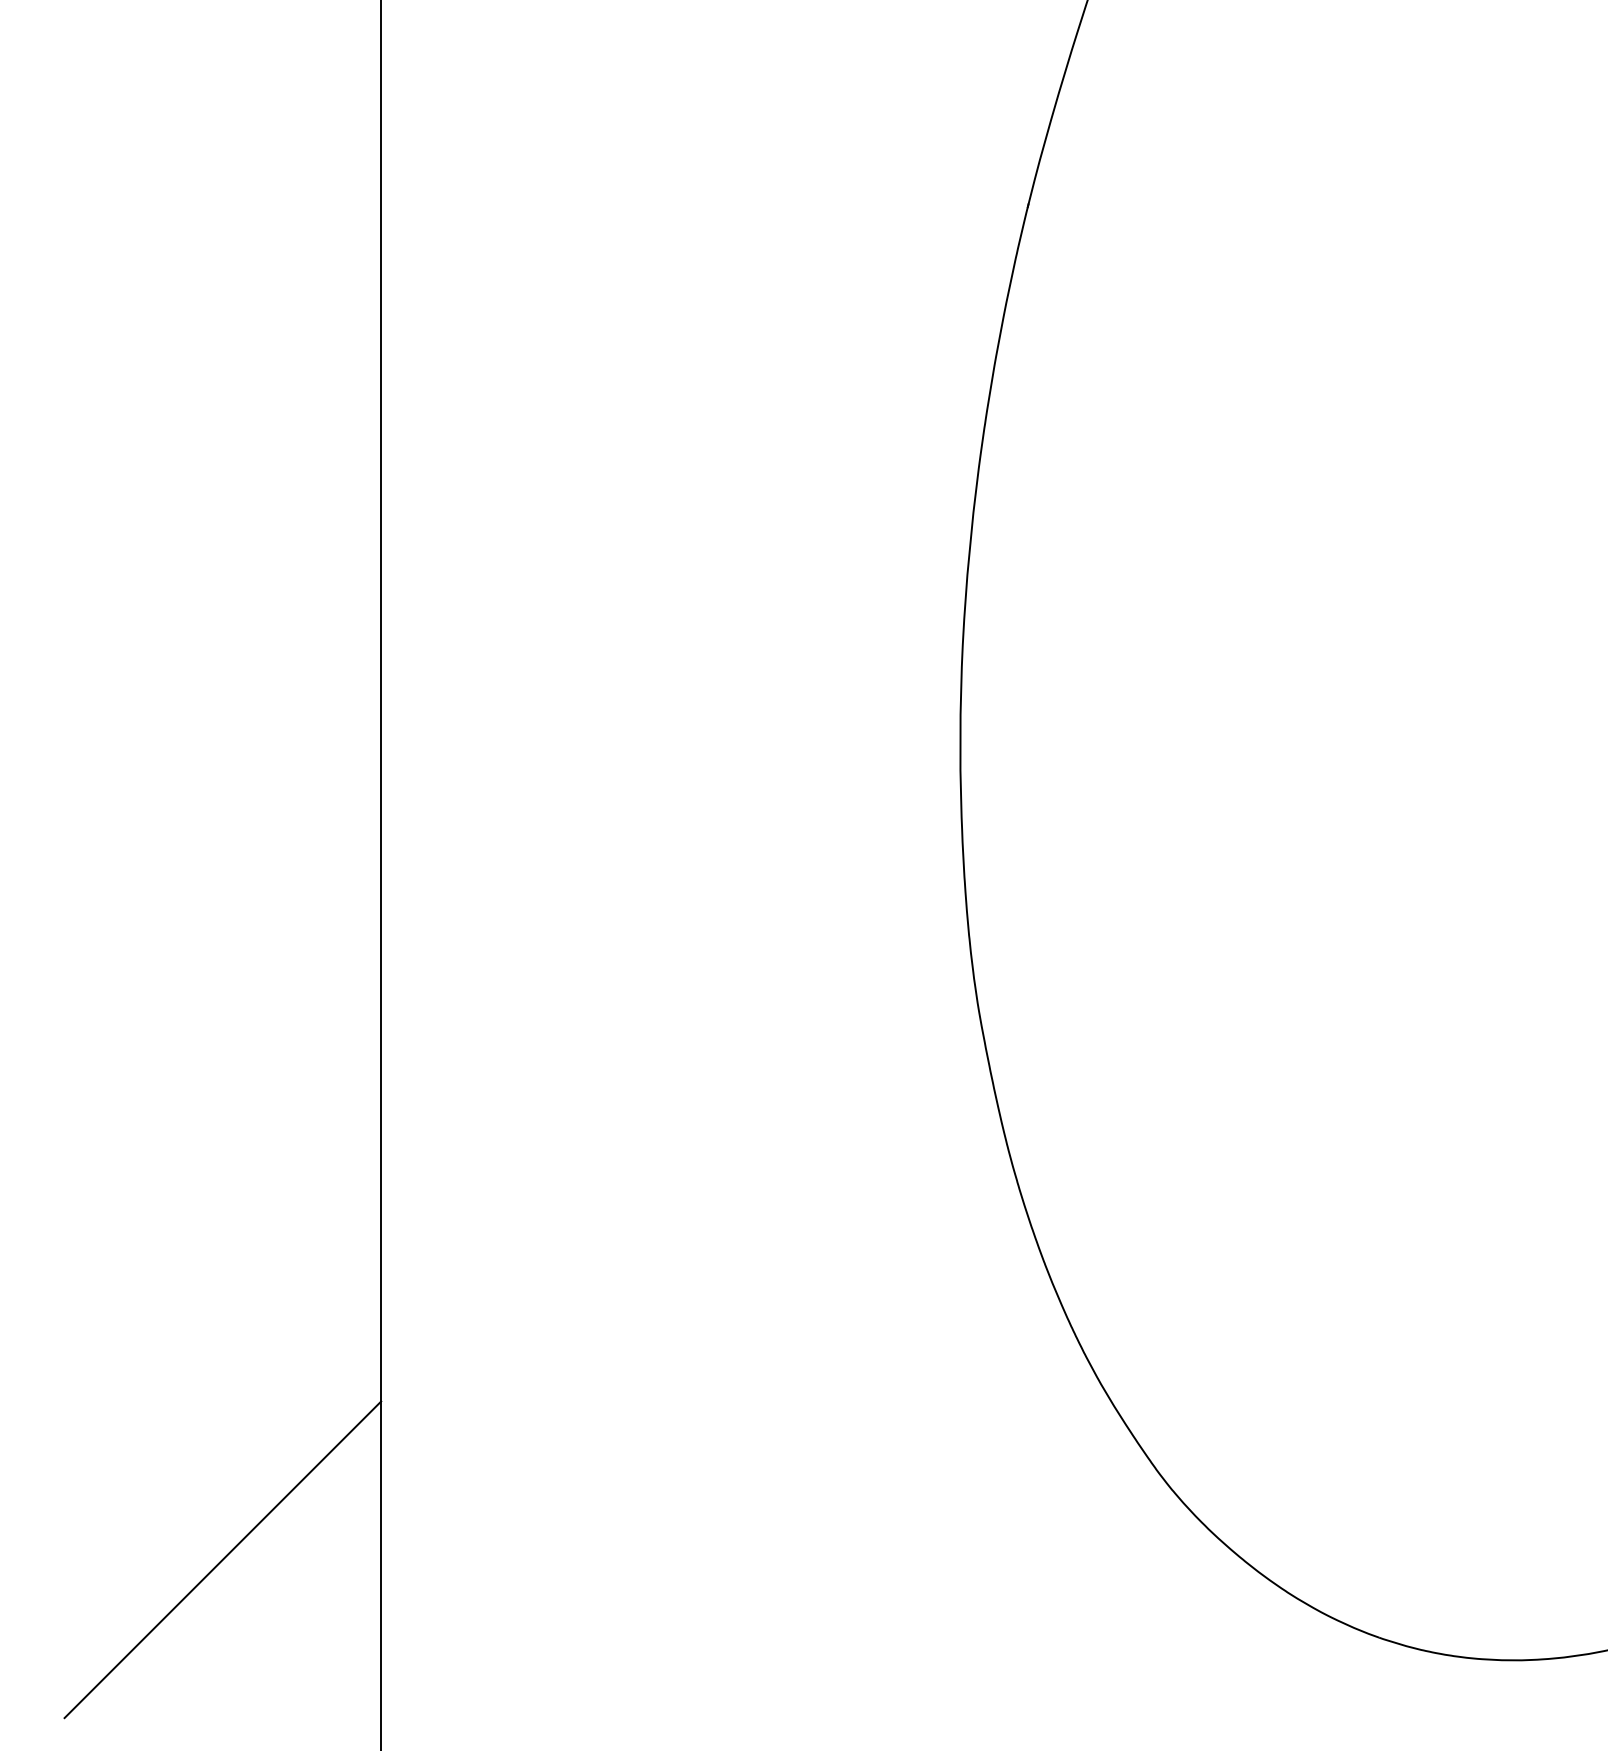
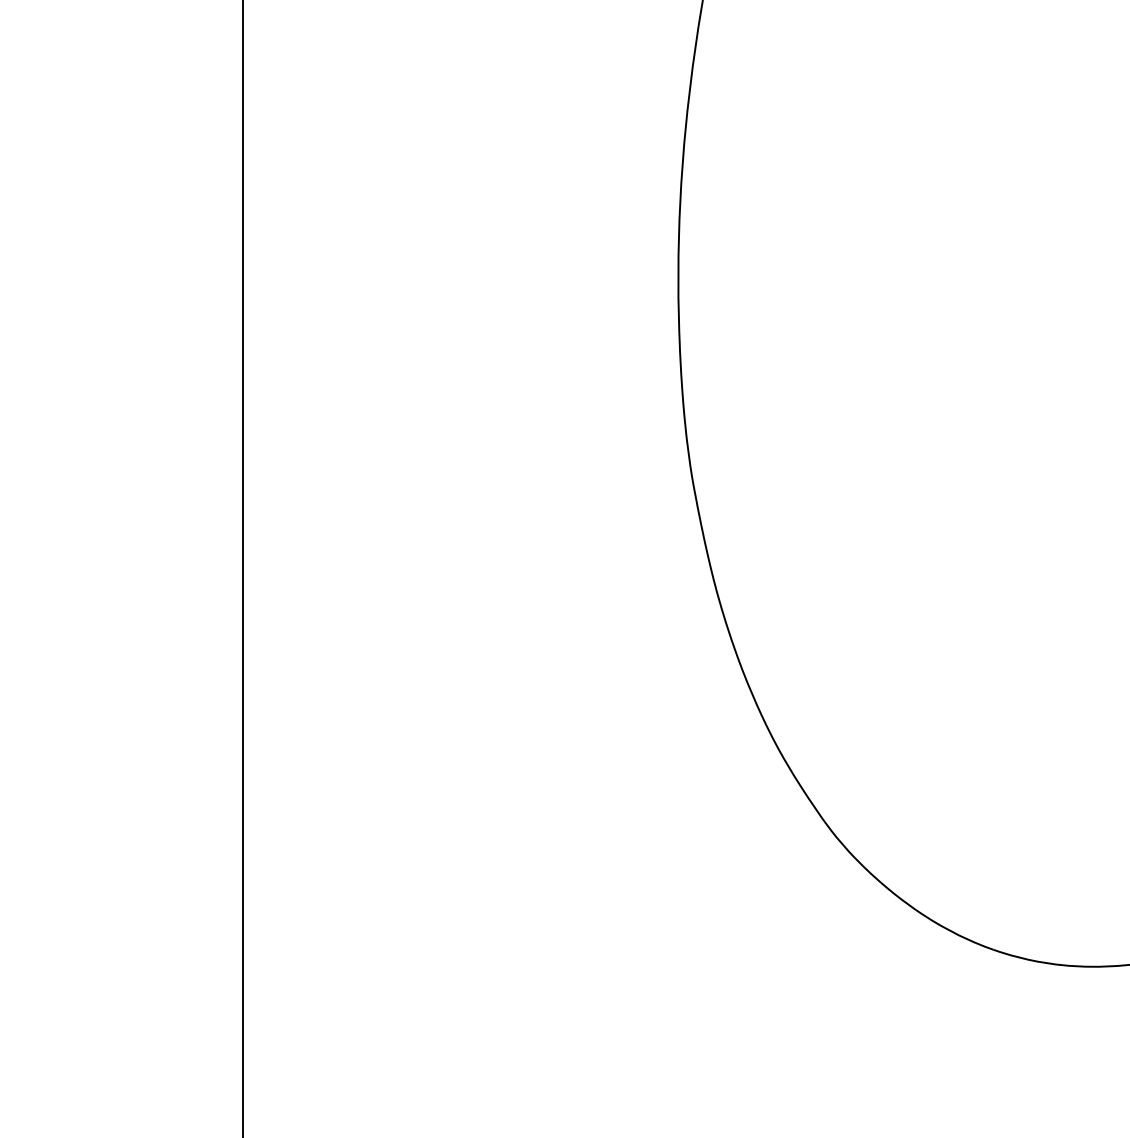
line: (222, 1559) -> (123, 890), removed

